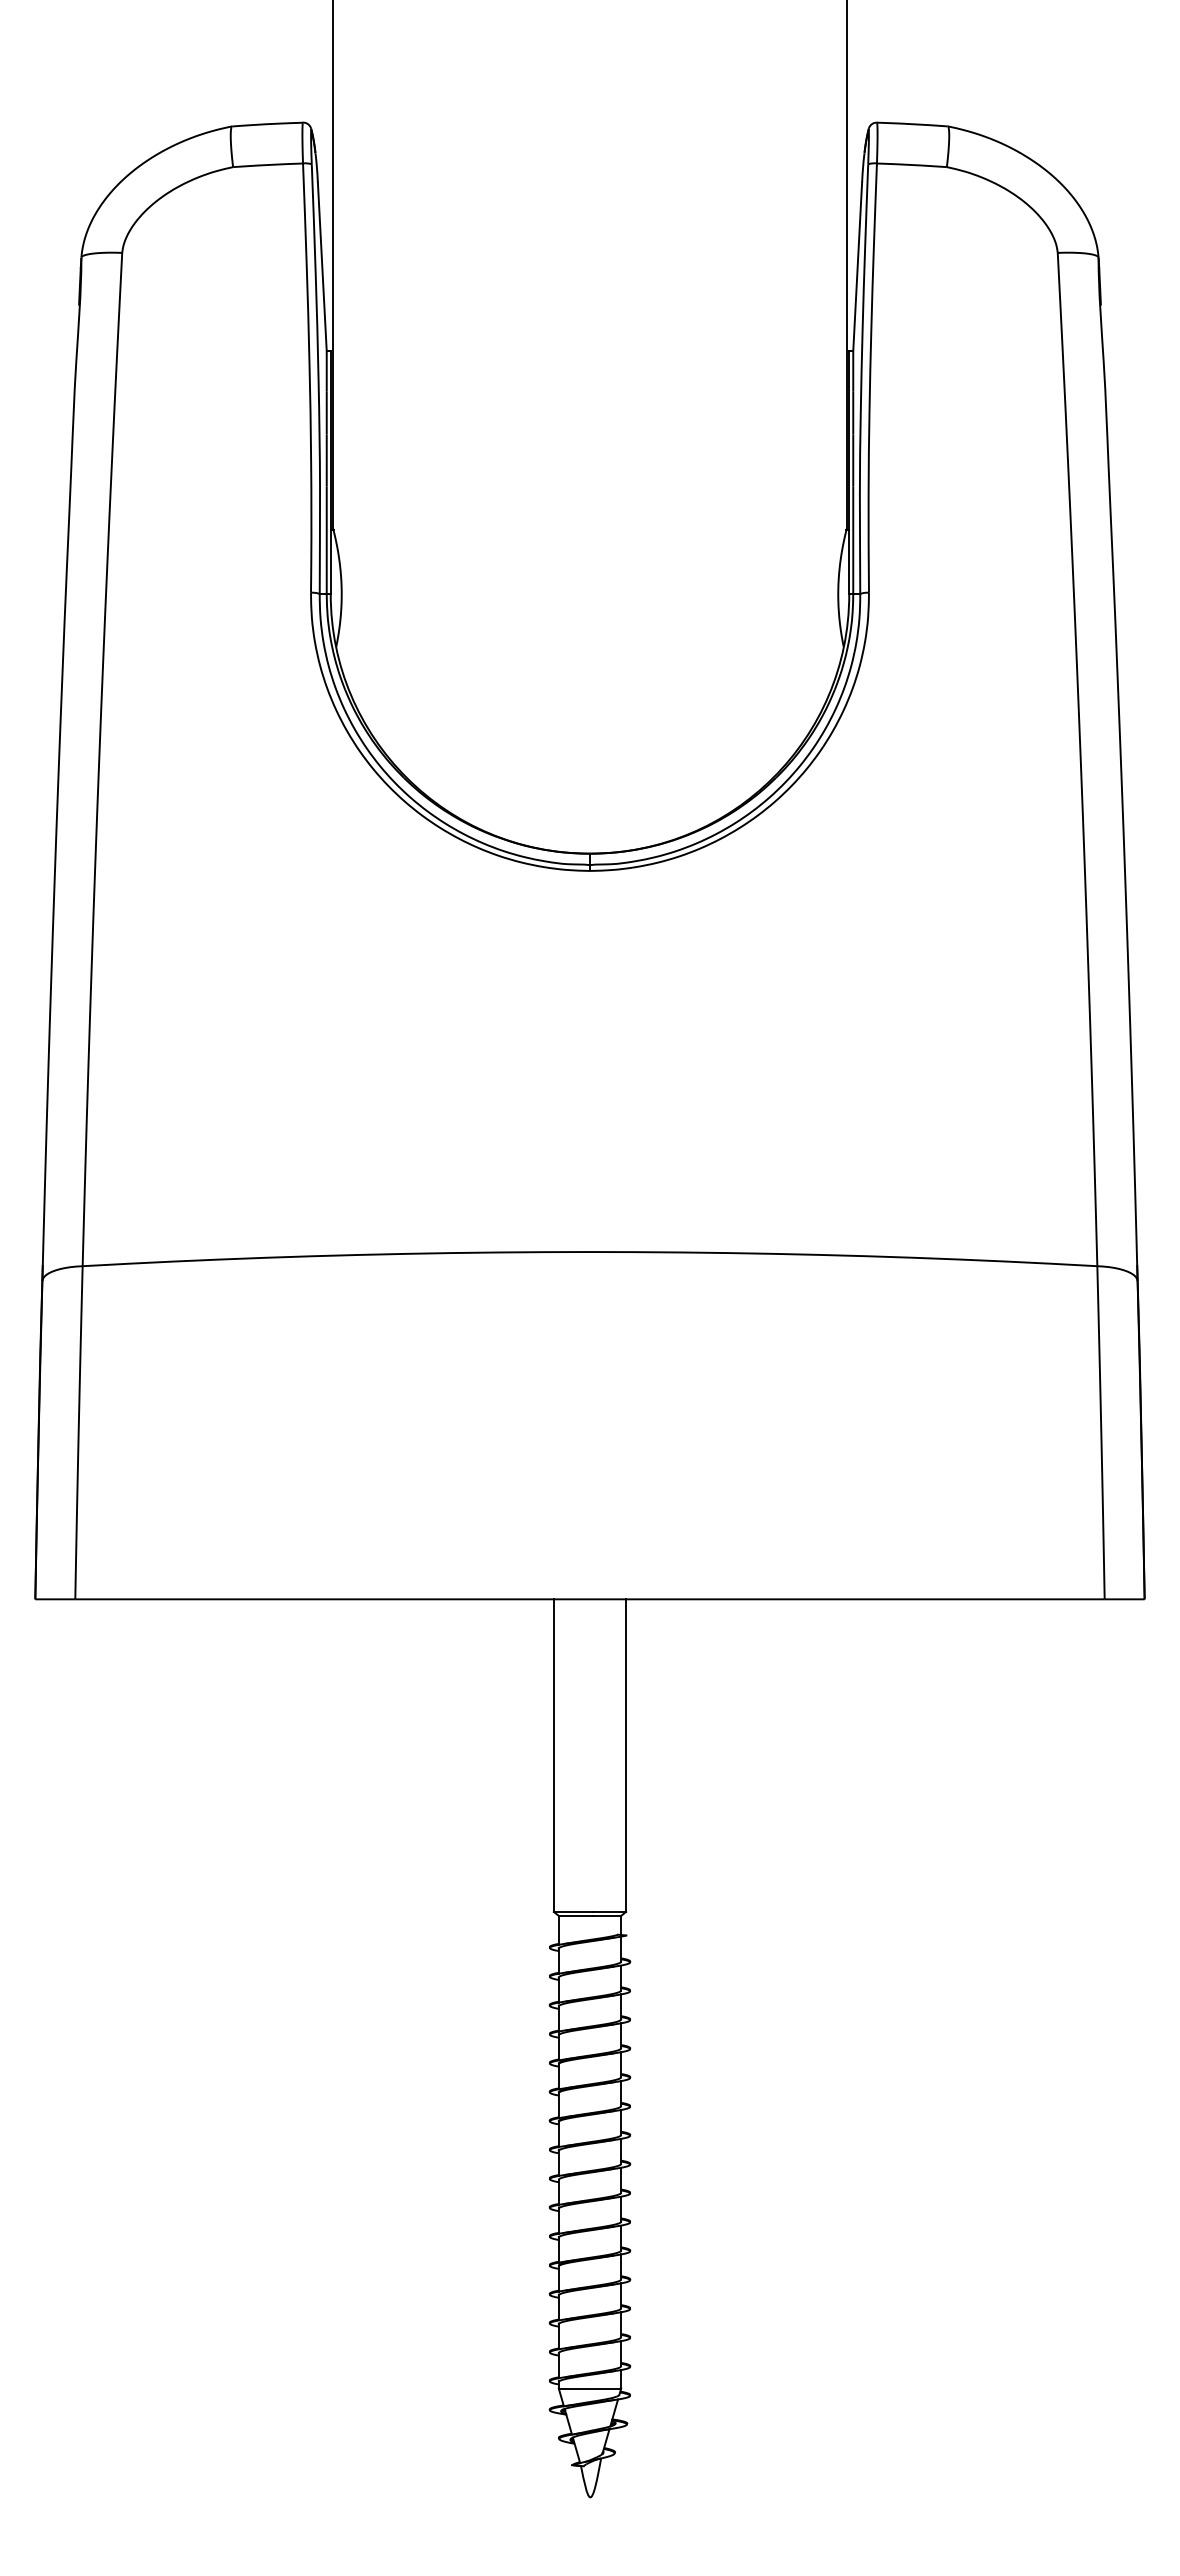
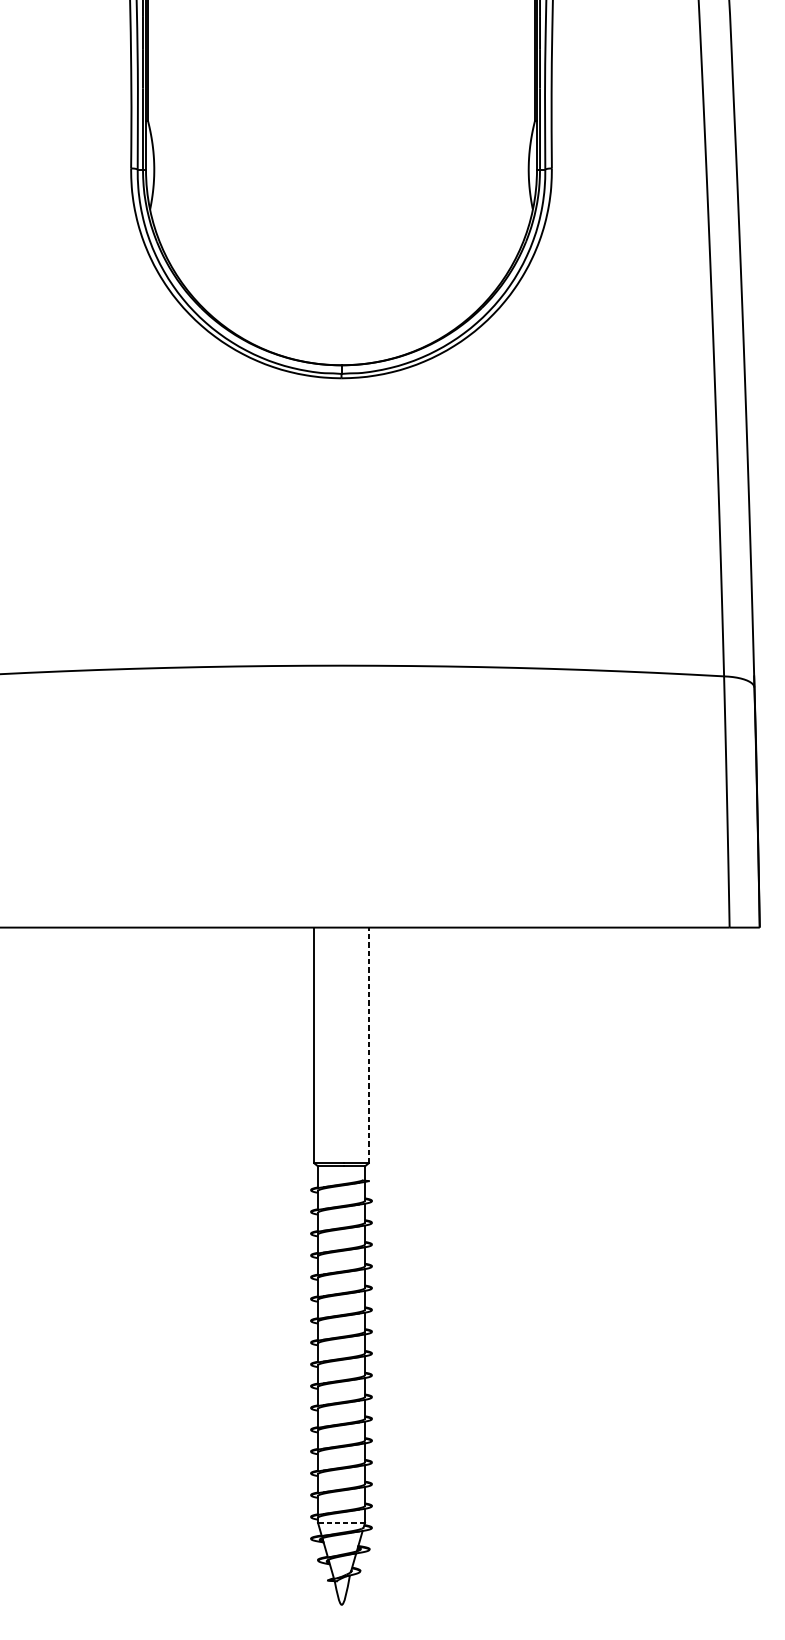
line: (626, 1755) -> (369, 1045), solid -> dashed
line: (589, 2388) -> (341, 1522), solid -> dashed

